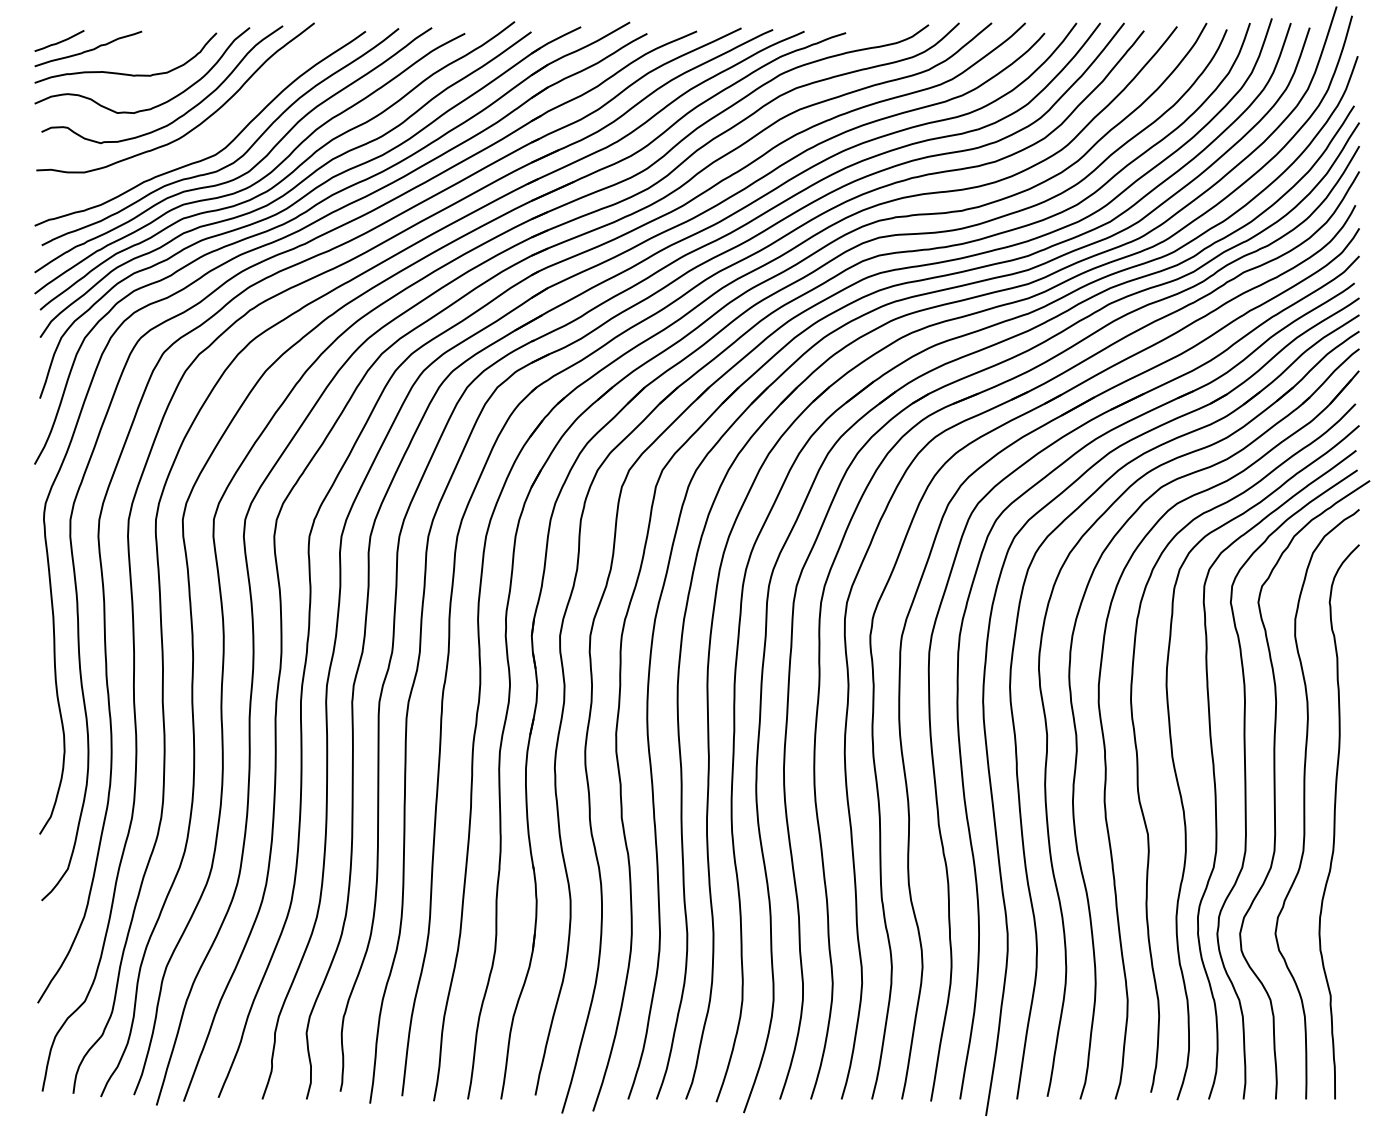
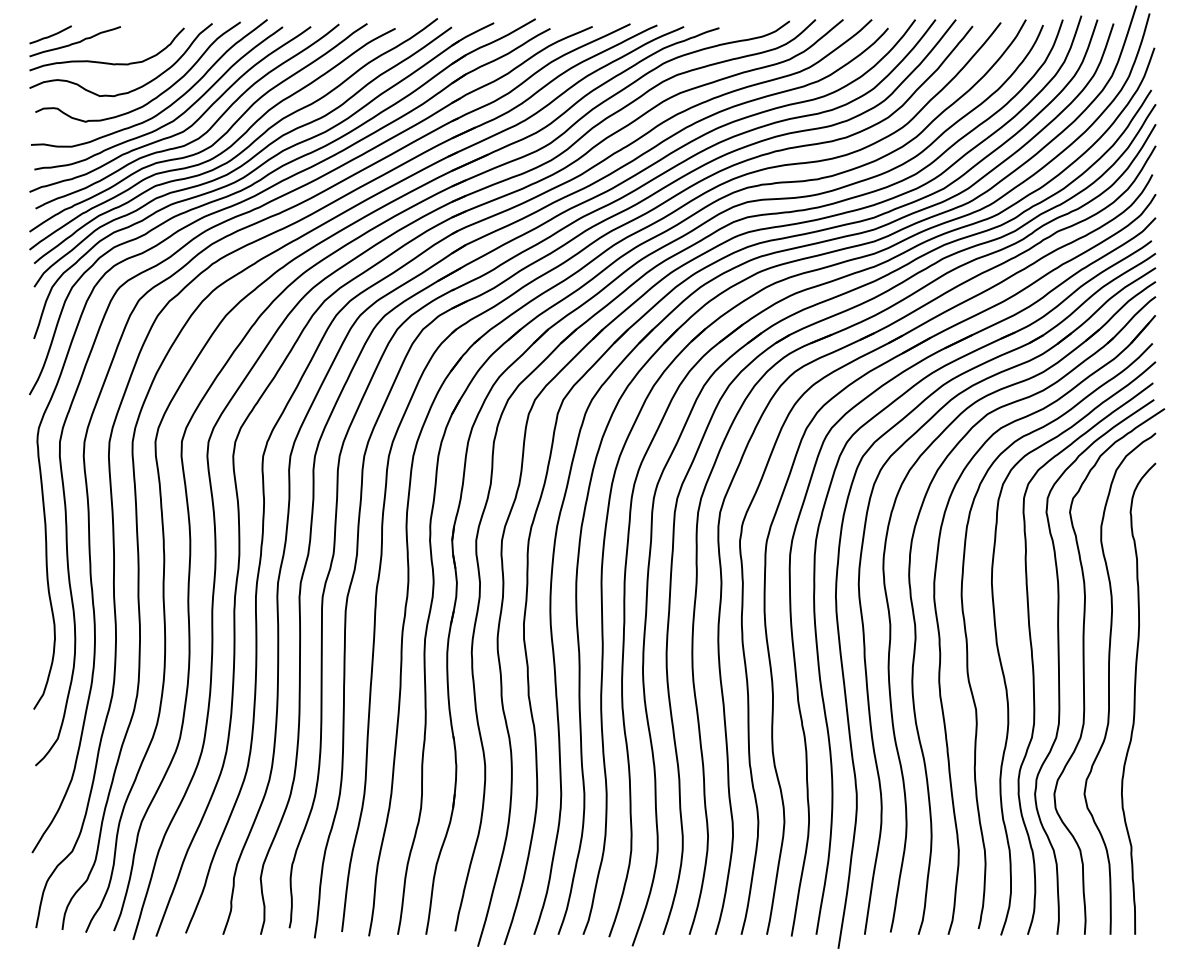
curve: (205, 139) -> (174, 118), added

